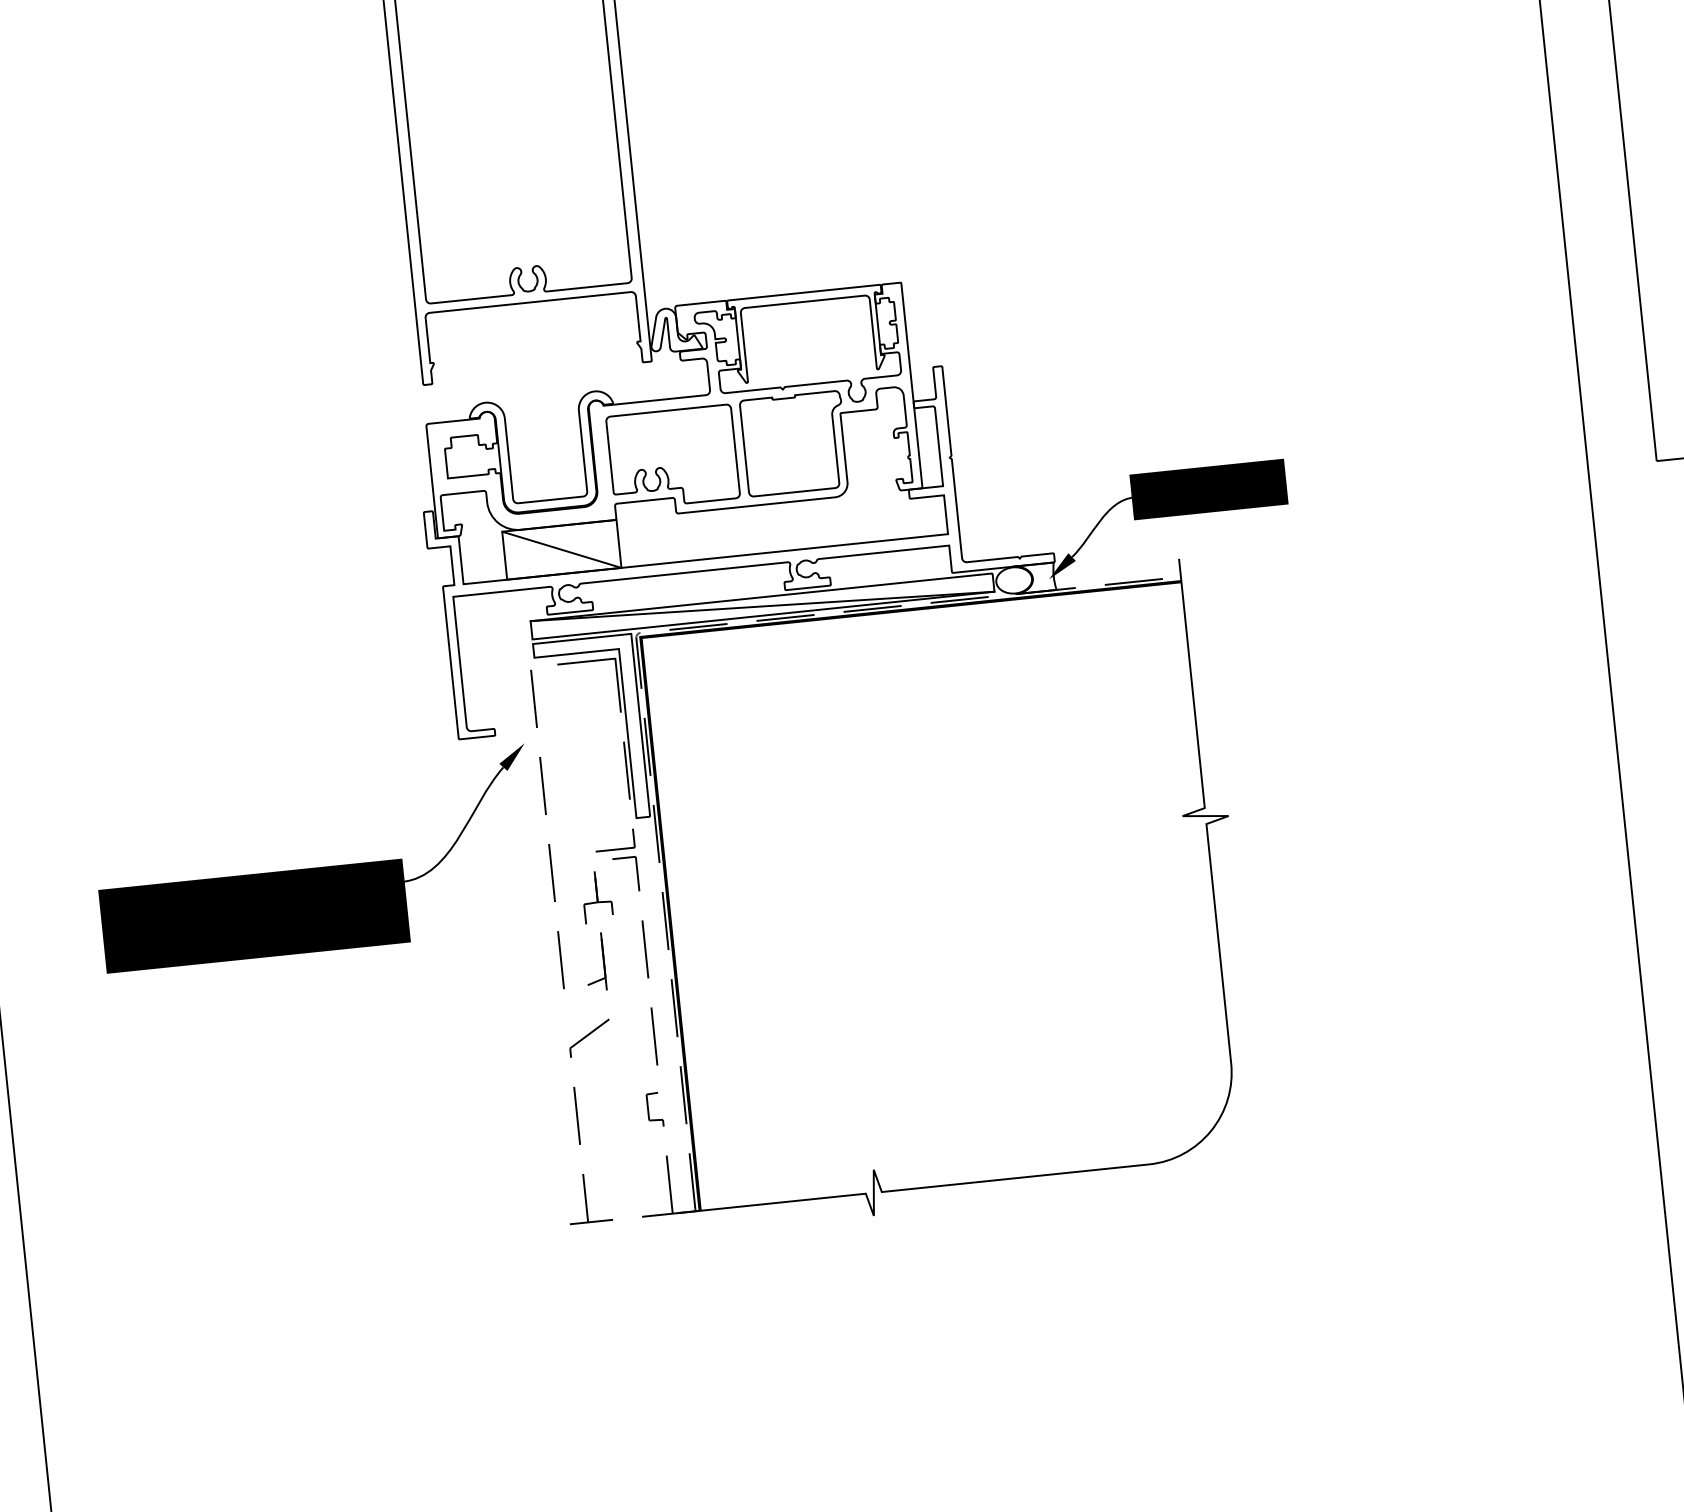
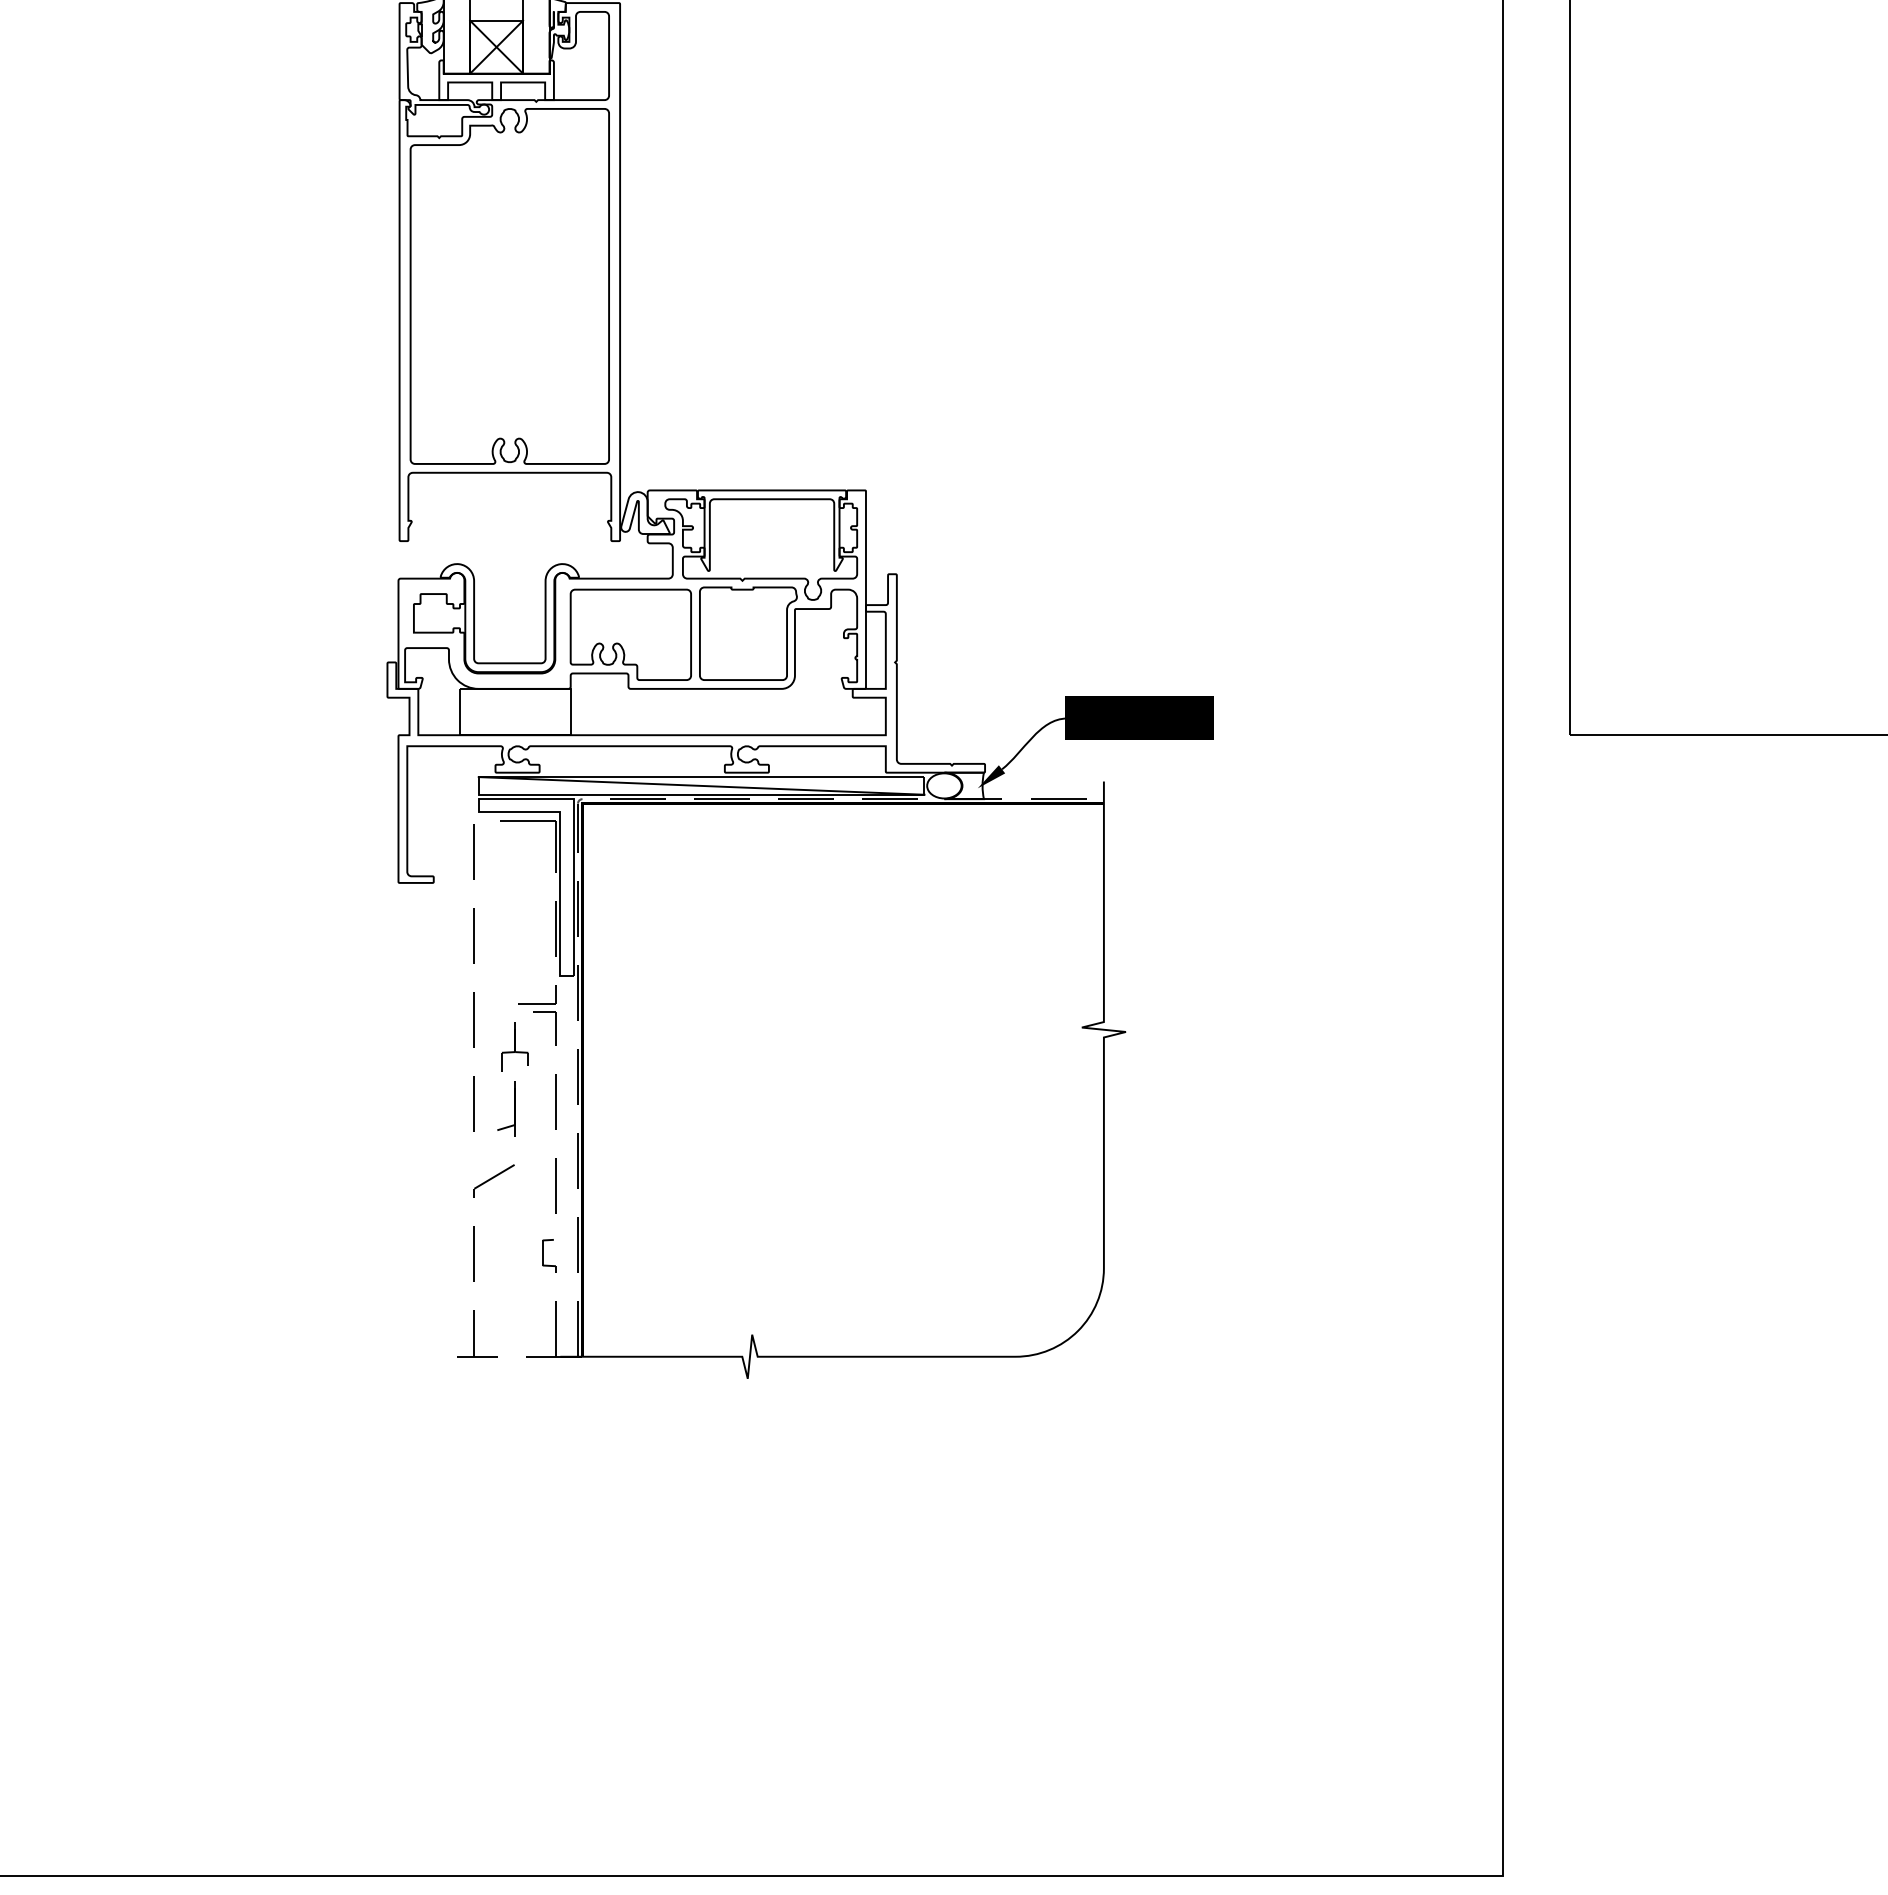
line: (561, 549) -> (515, 711), removed
part: (316, 867) -> (249, 991), removed

